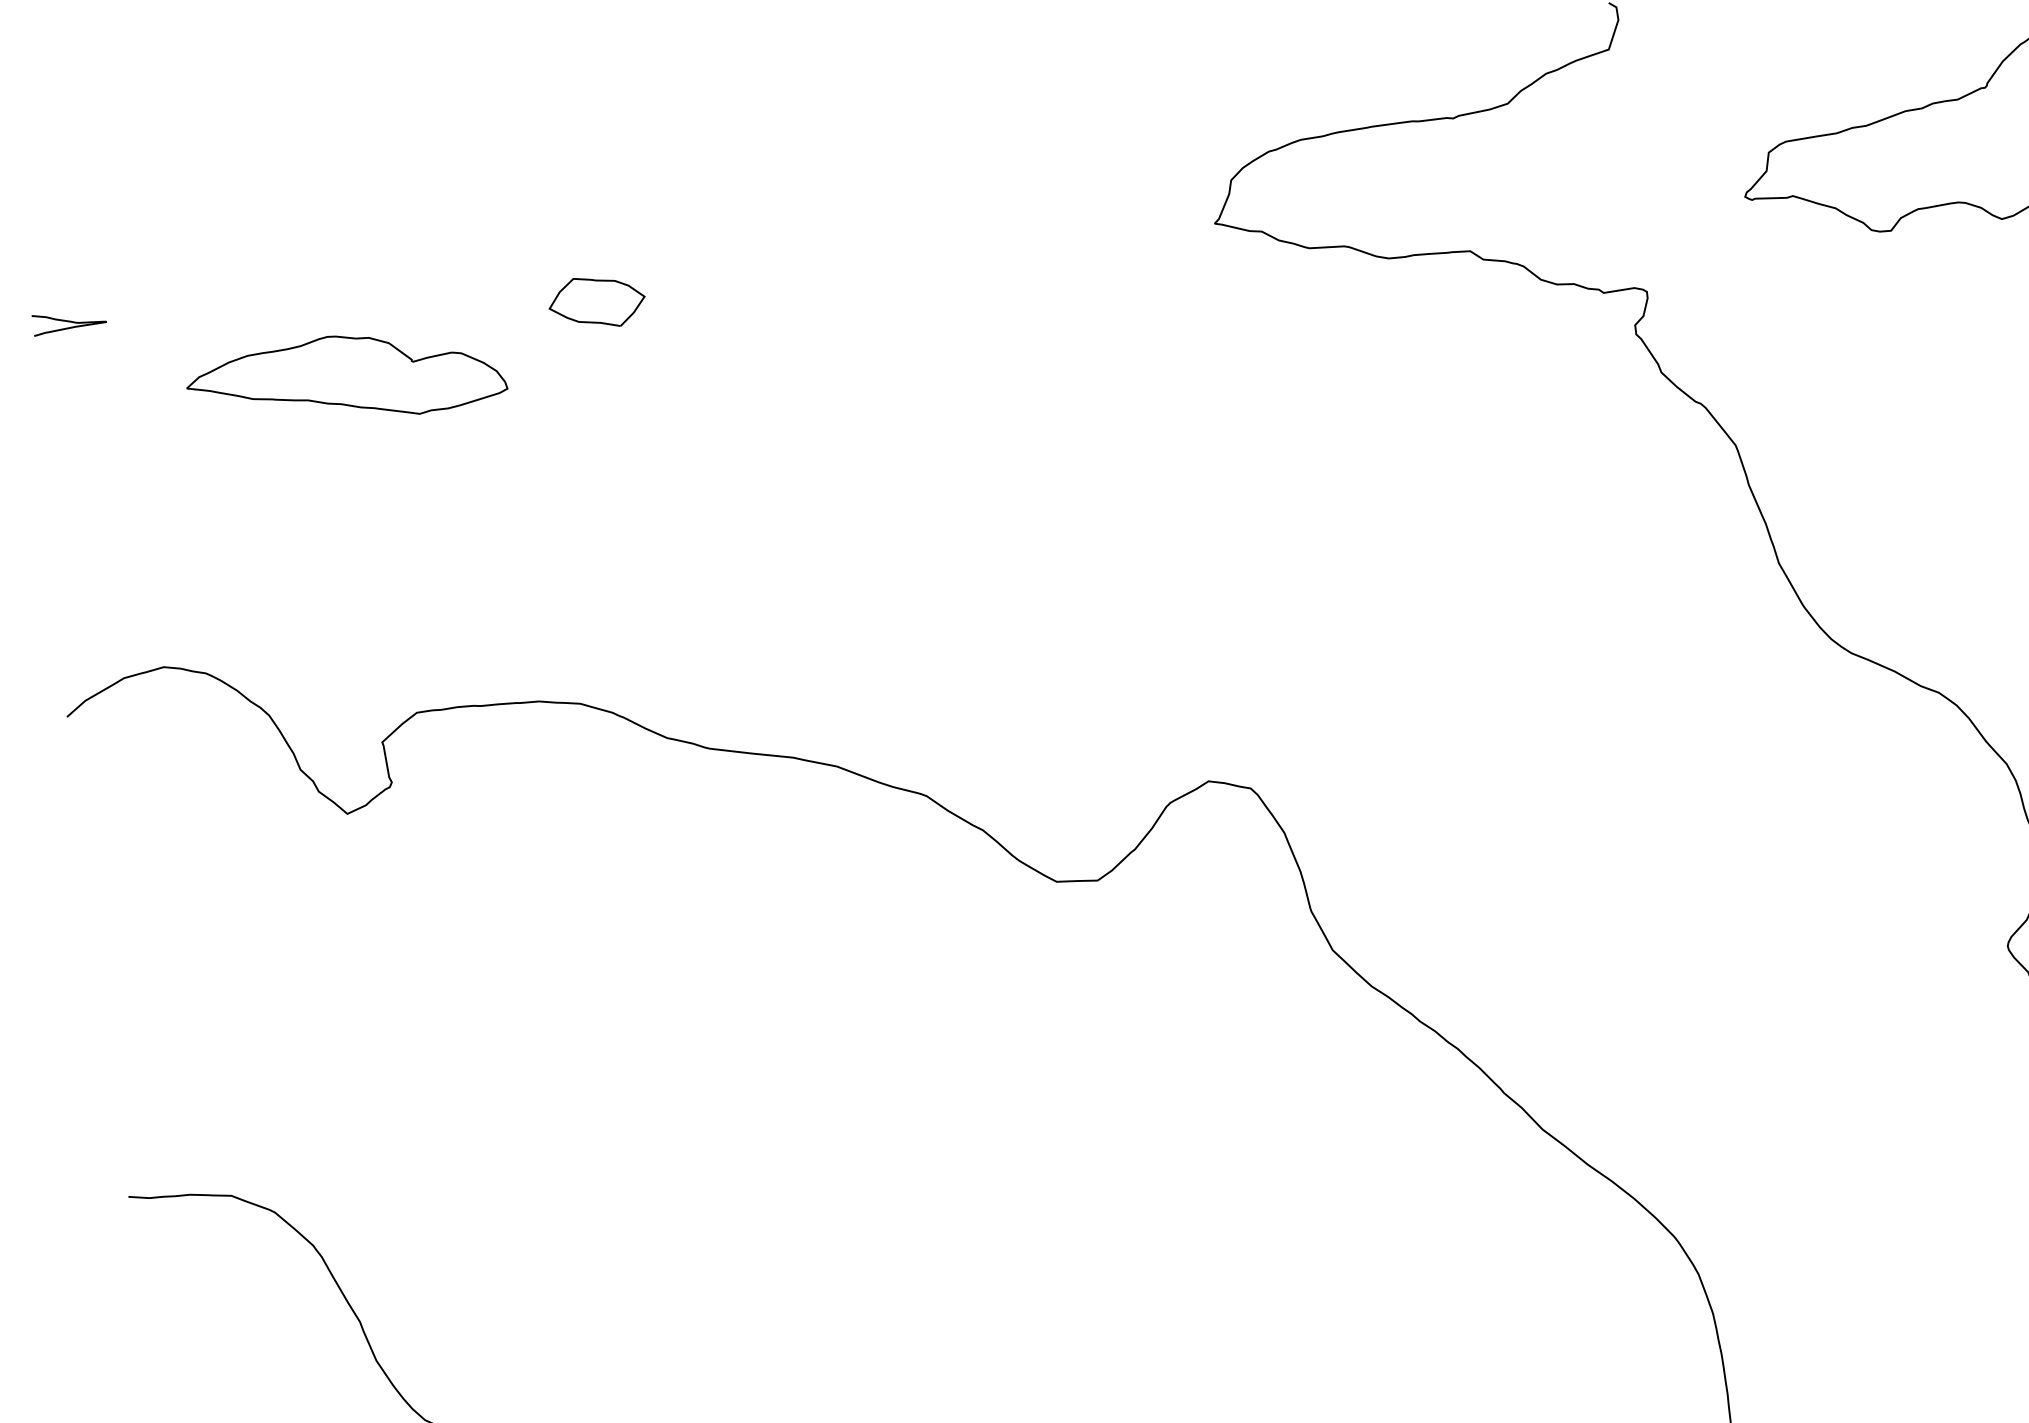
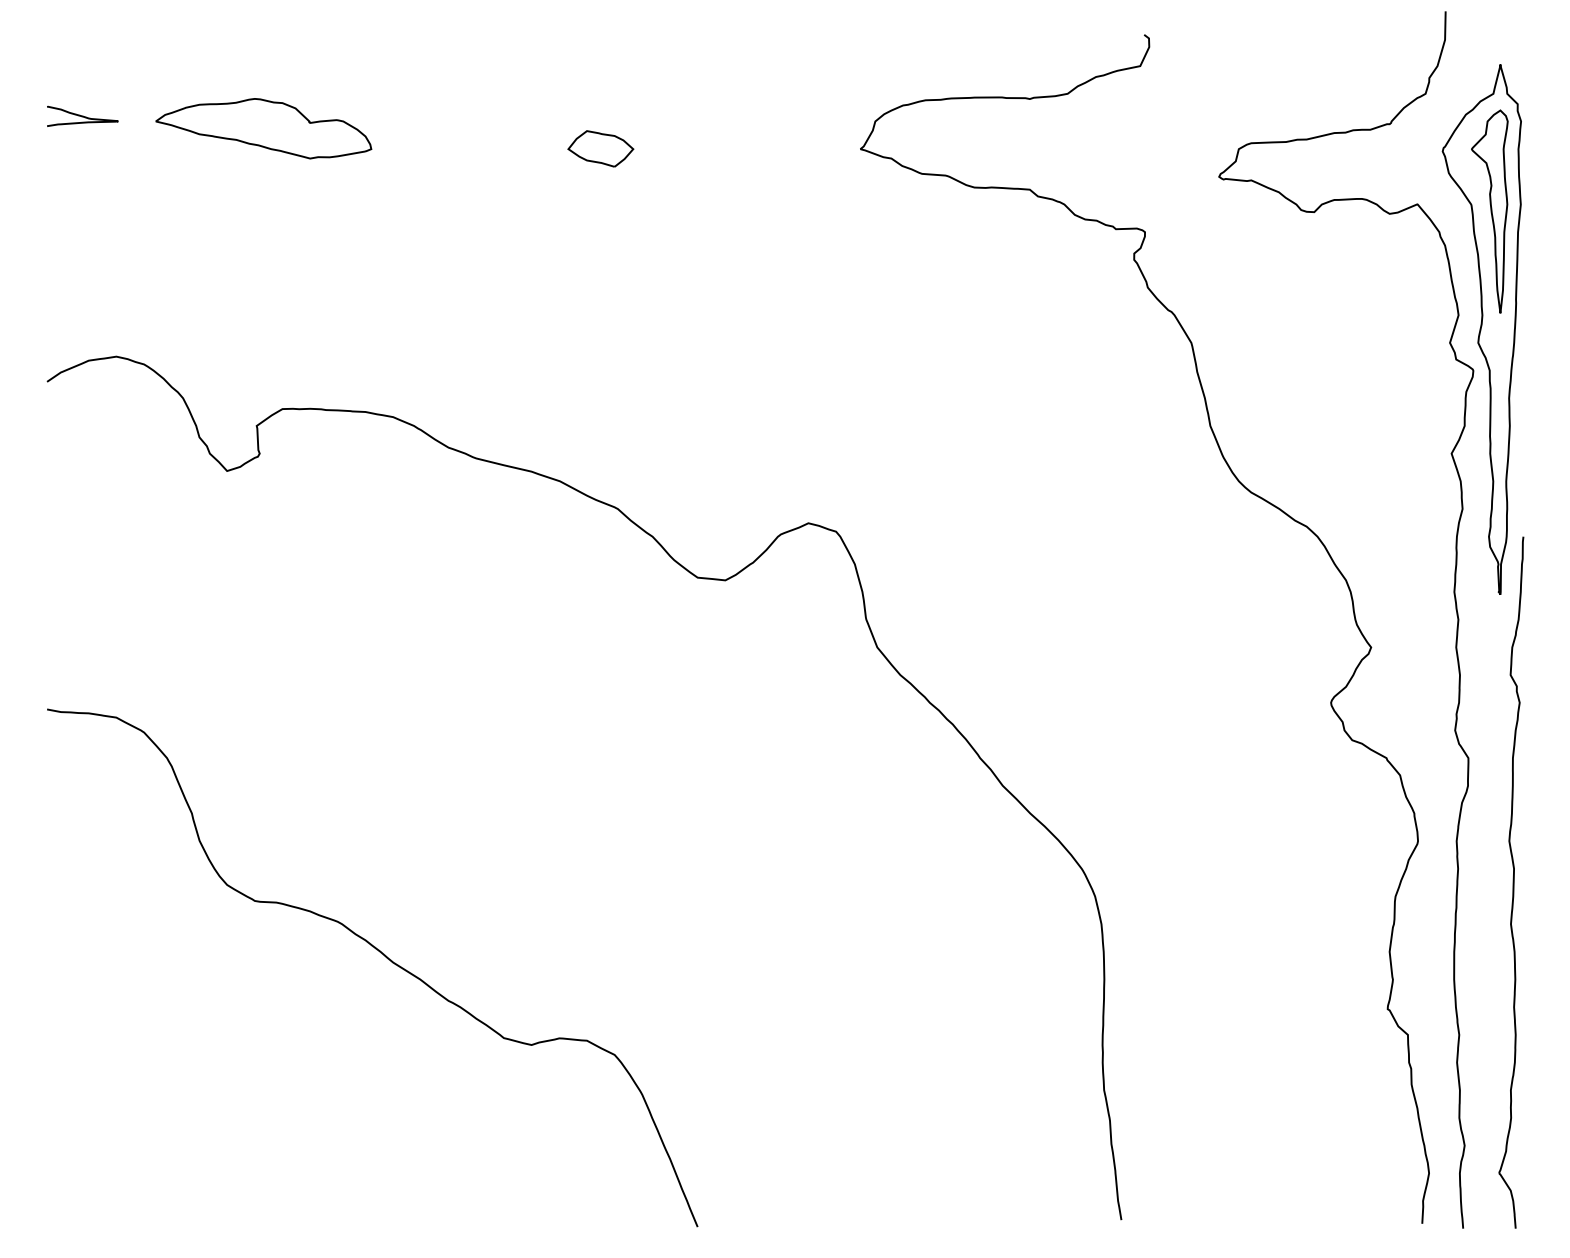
part: (596, 301) -> (600, 148), moved
part: (68, 320) -> (82, 115), size x1.43
part: (345, 378) -> (263, 128), moved

